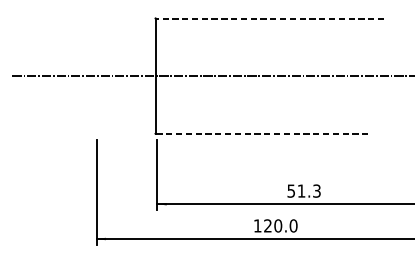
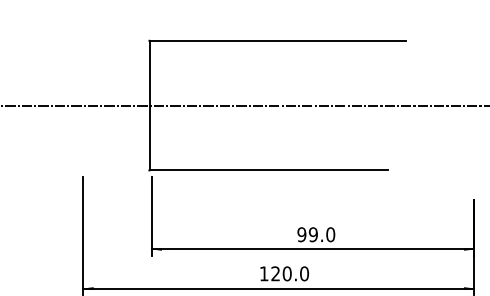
line: (270, 18) -> (278, 40), dashed -> solid
line: (262, 133) -> (269, 170), dashed -> solid
text: (304, 190) -> (316, 234), 51.3 -> 99.0

